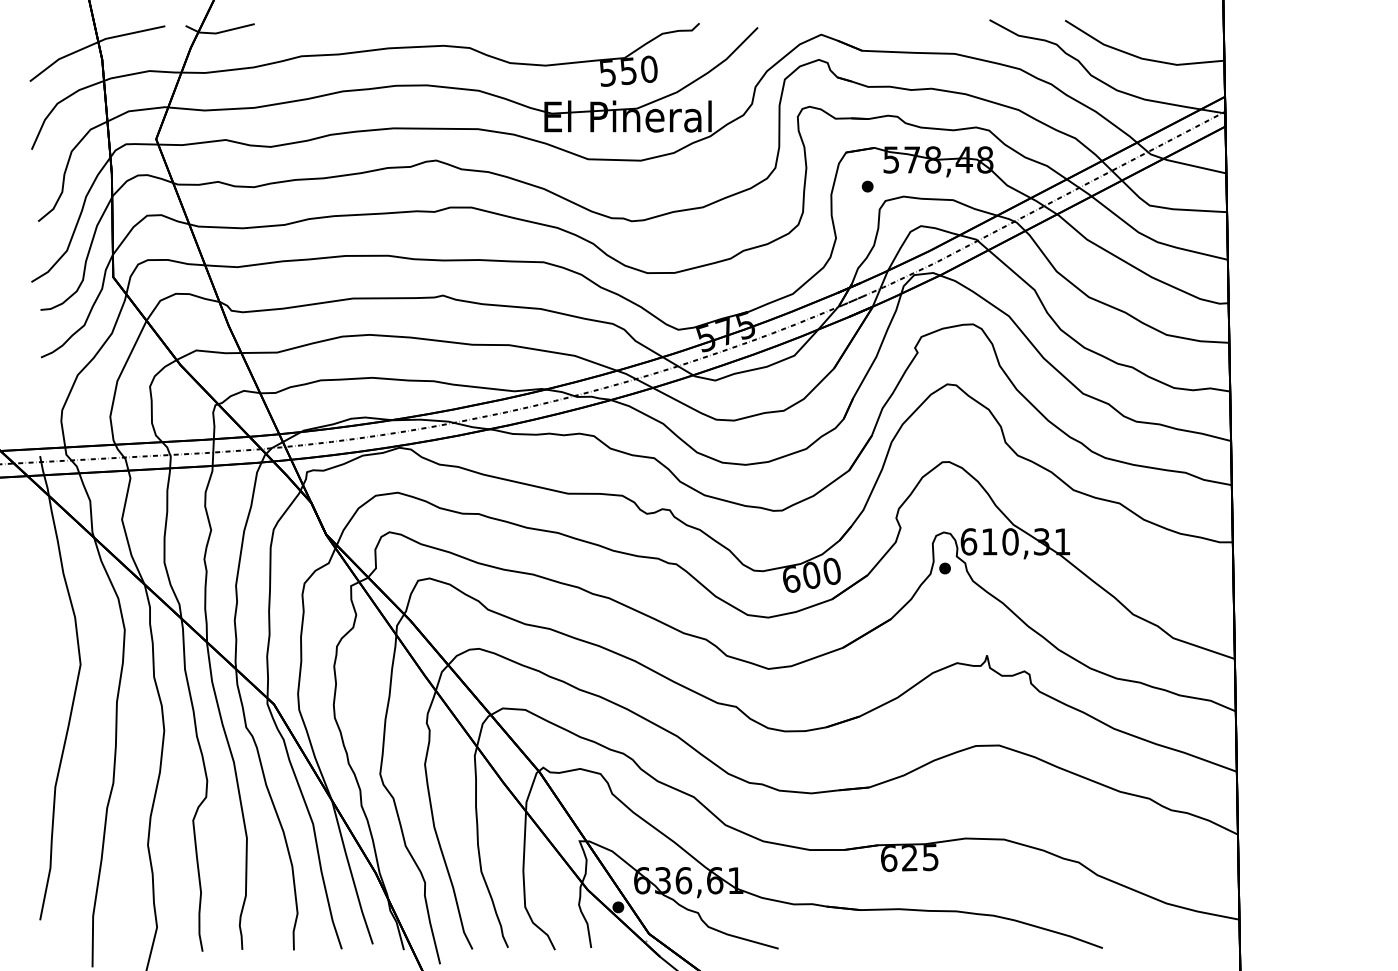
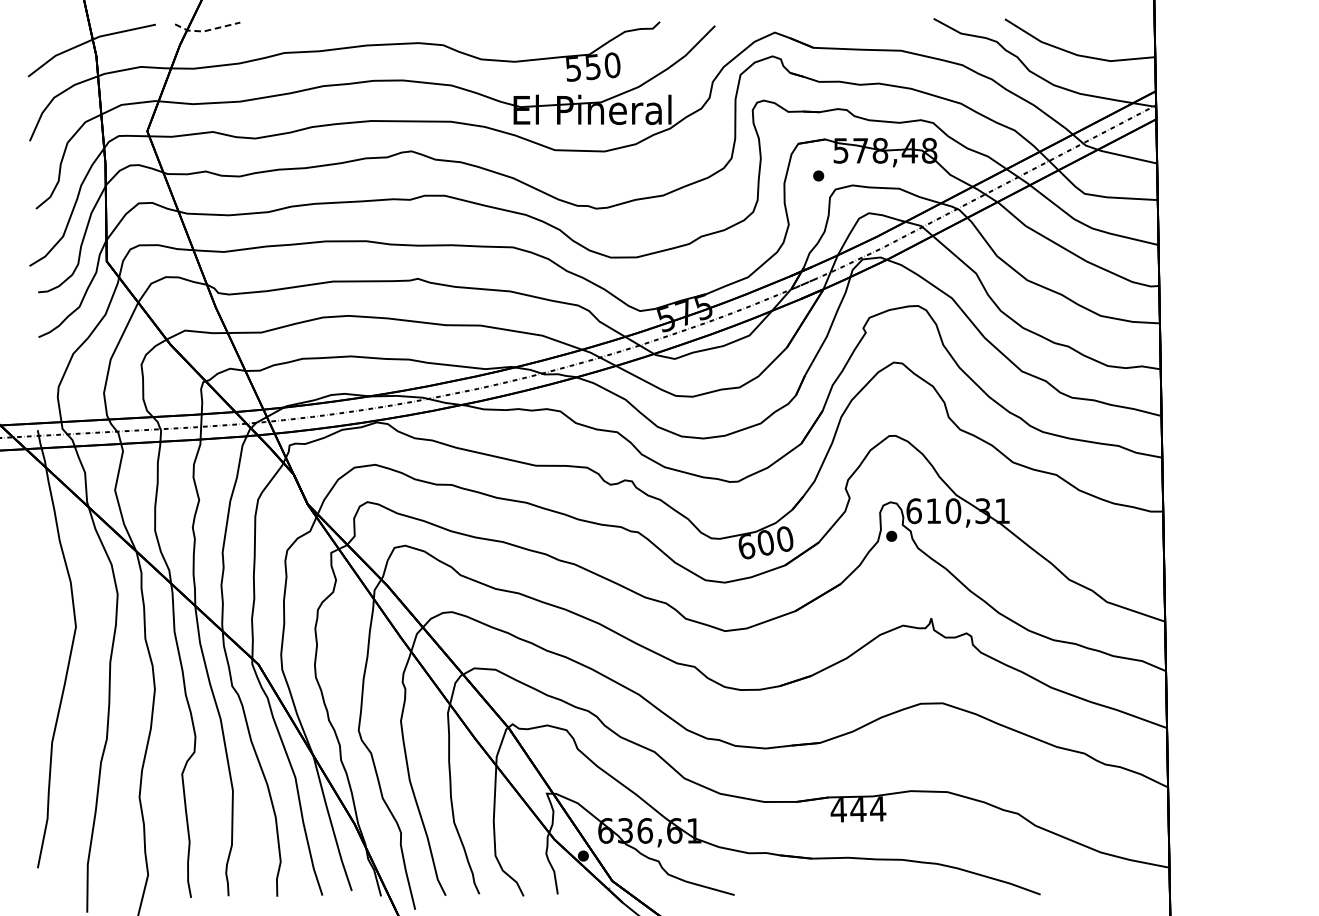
line: (218, 32) -> (206, 30), solid -> dashed
text: (909, 858) -> (858, 809), 625 -> 444

